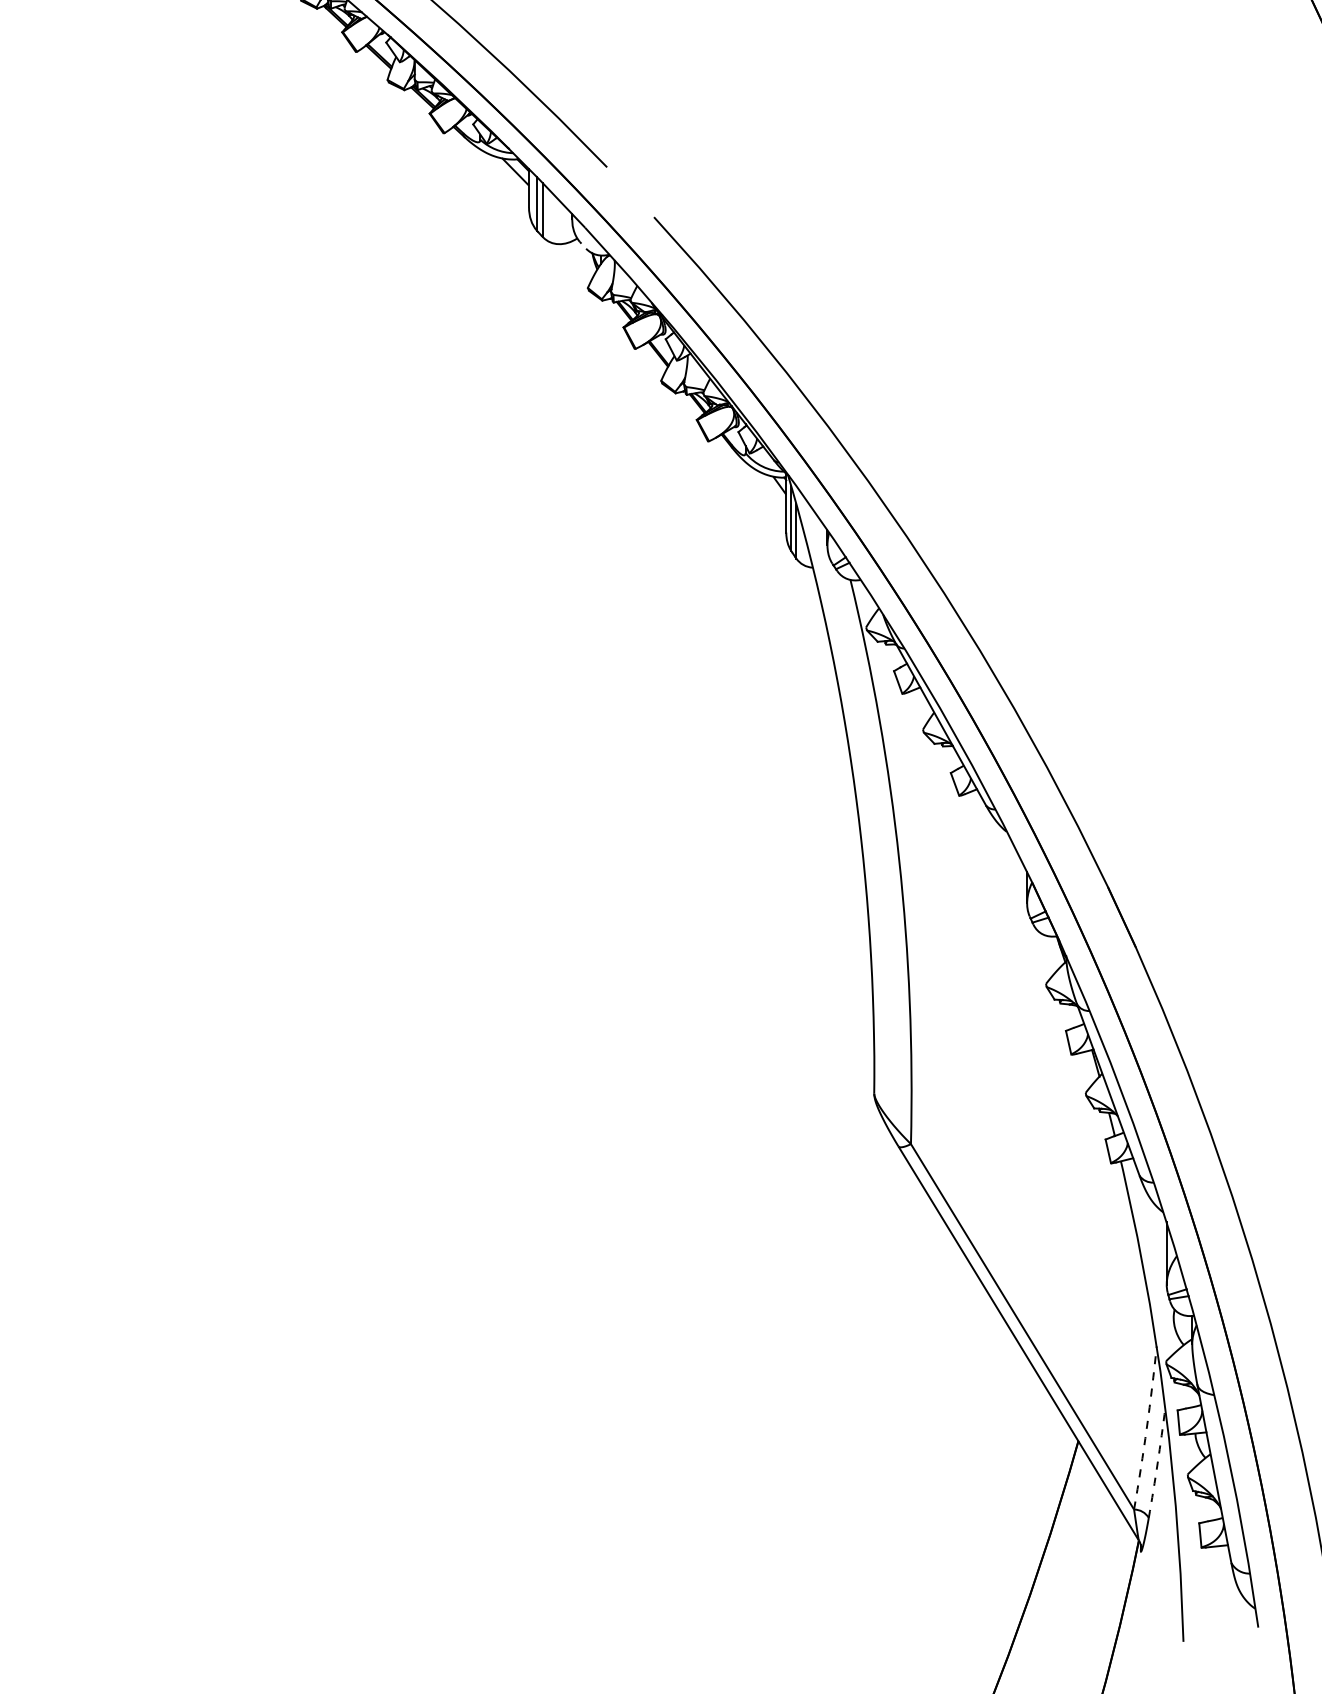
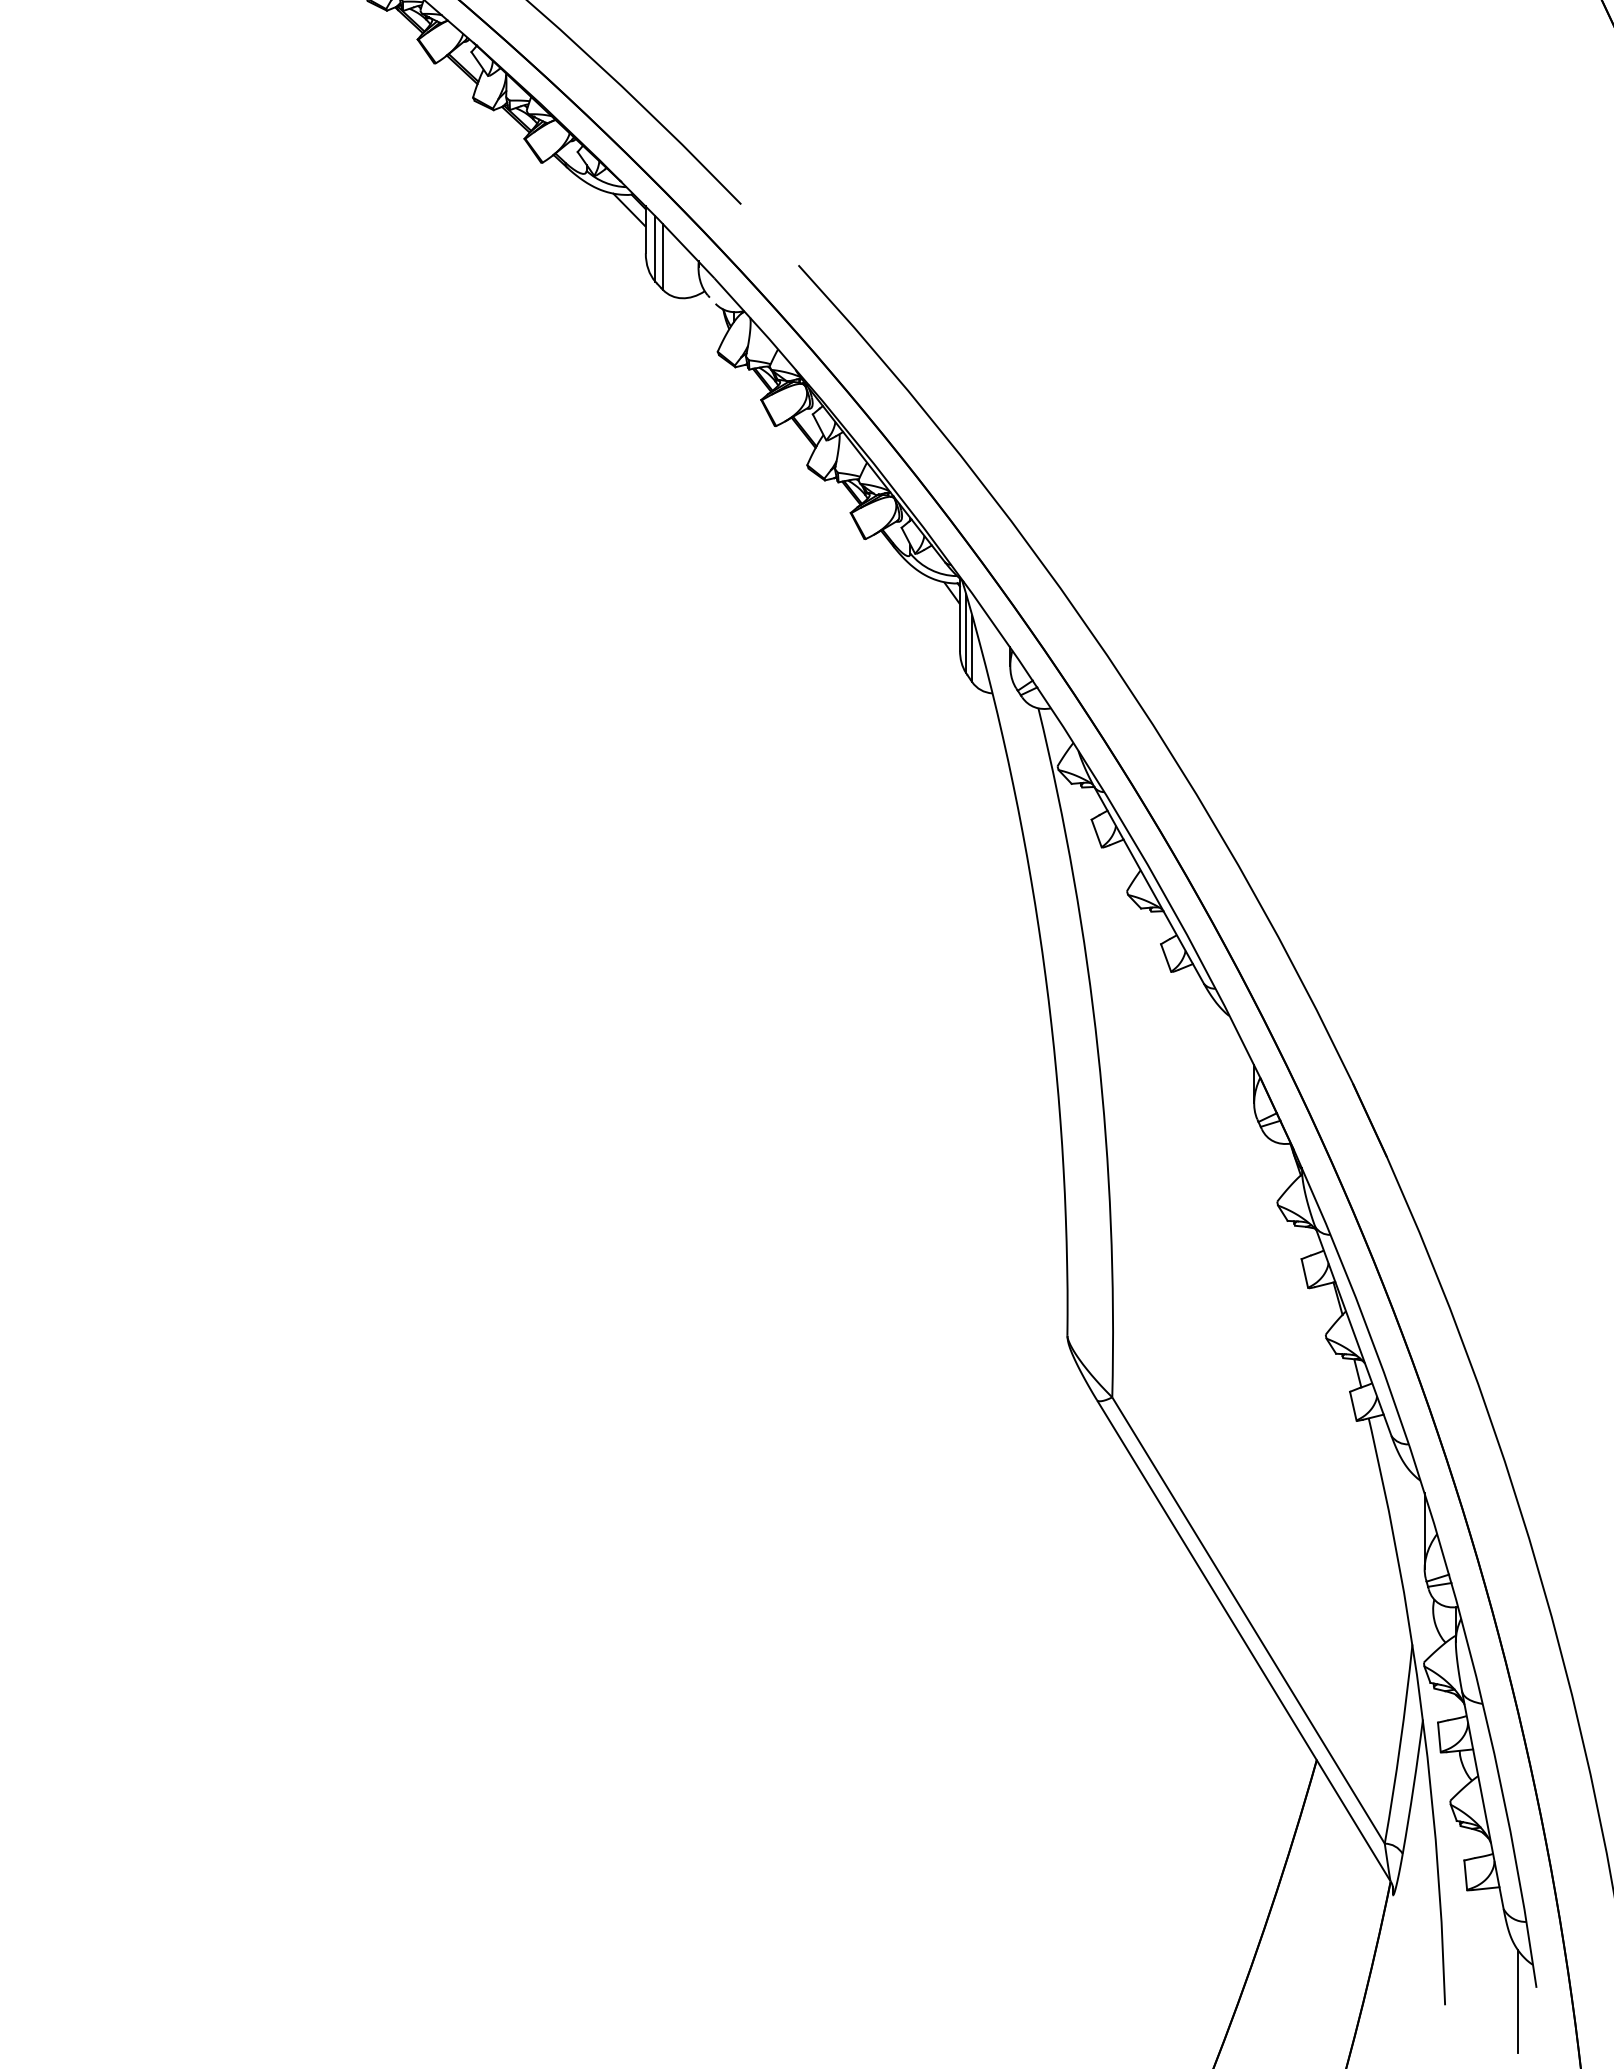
arc: (1146, 1428) -> (1400, 1744), dashed -> solid
arc: (1157, 1462) -> (1413, 1786), dashed -> solid
line: (1242, 1637) -> (1517, 2000), added

